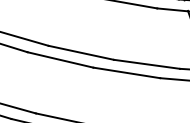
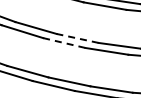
line: (81, 52) -> (77, 38), solid -> dashed
line: (60, 60) -> (64, 43), solid -> dashed

